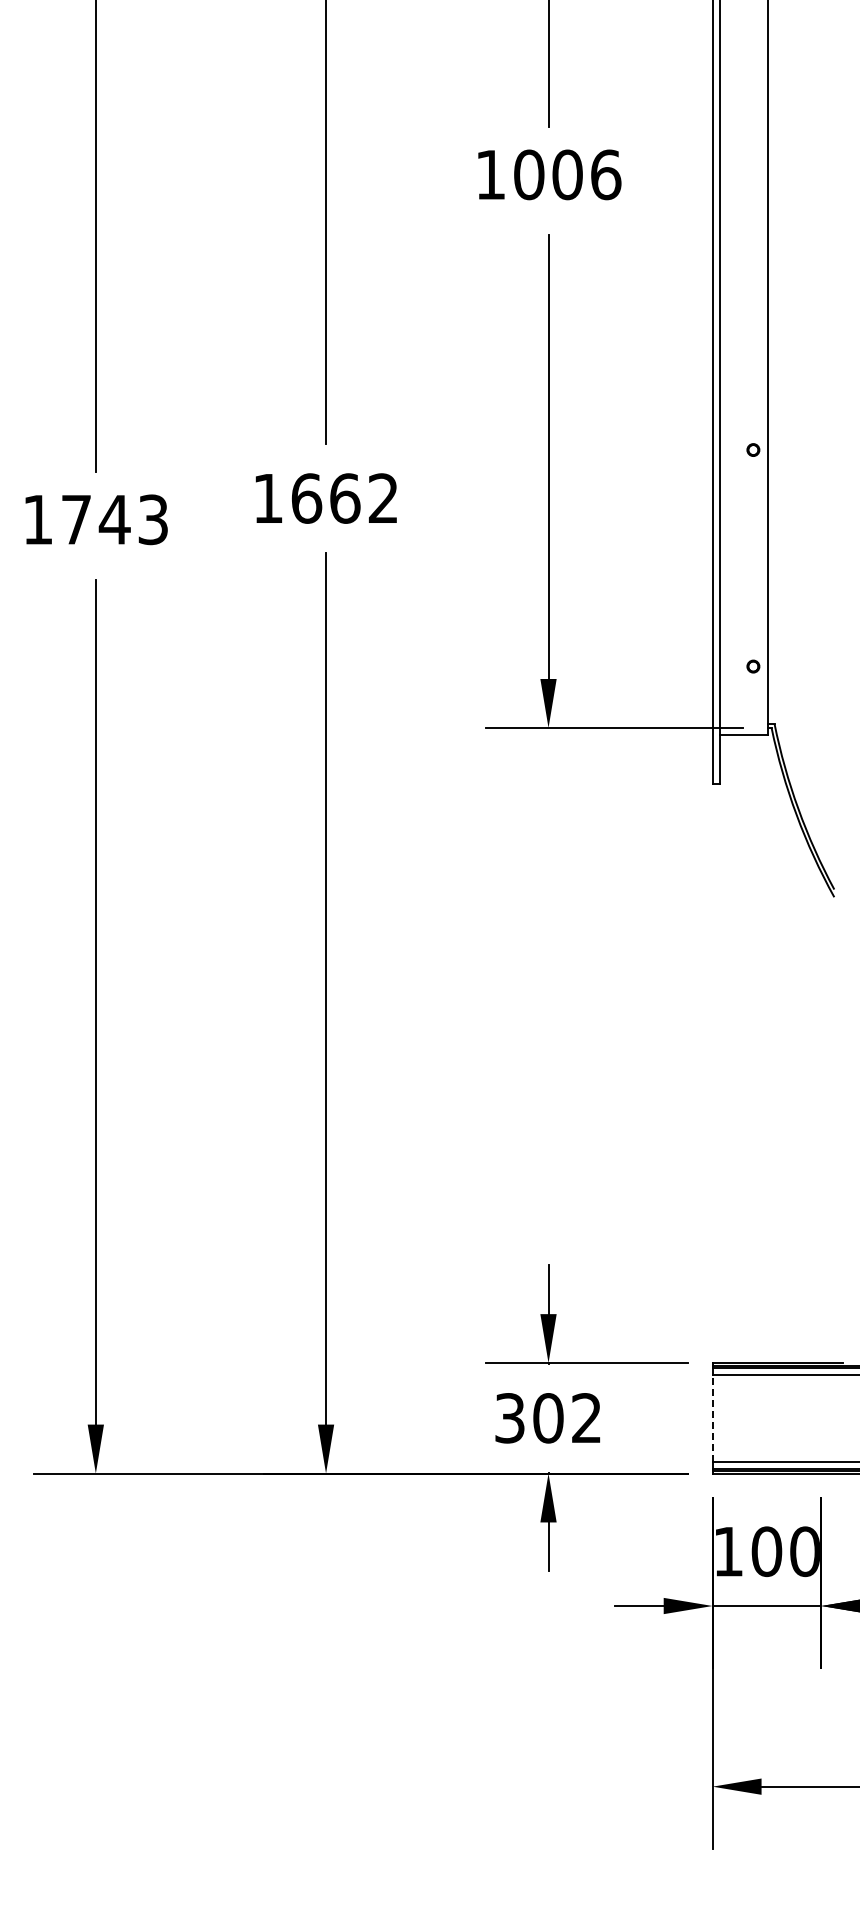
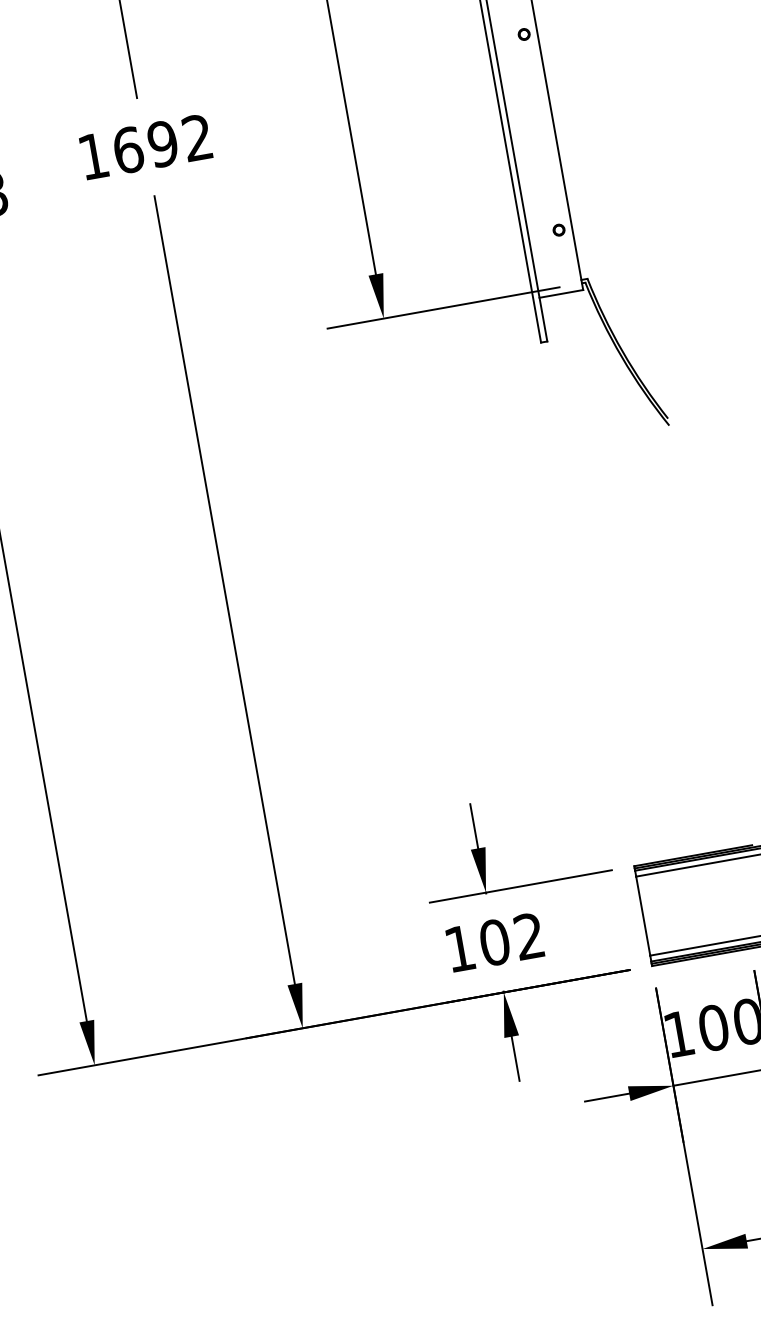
text: (344, 498) -> (162, 144), 1662 -> 1692
text: (509, 1418) -> (459, 949), 302 -> 102
line: (712, 1418) -> (643, 916), dashed -> solid

